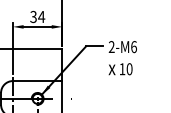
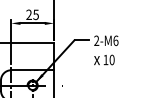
text: (37, 16) -> (32, 14), 34 -> 25

